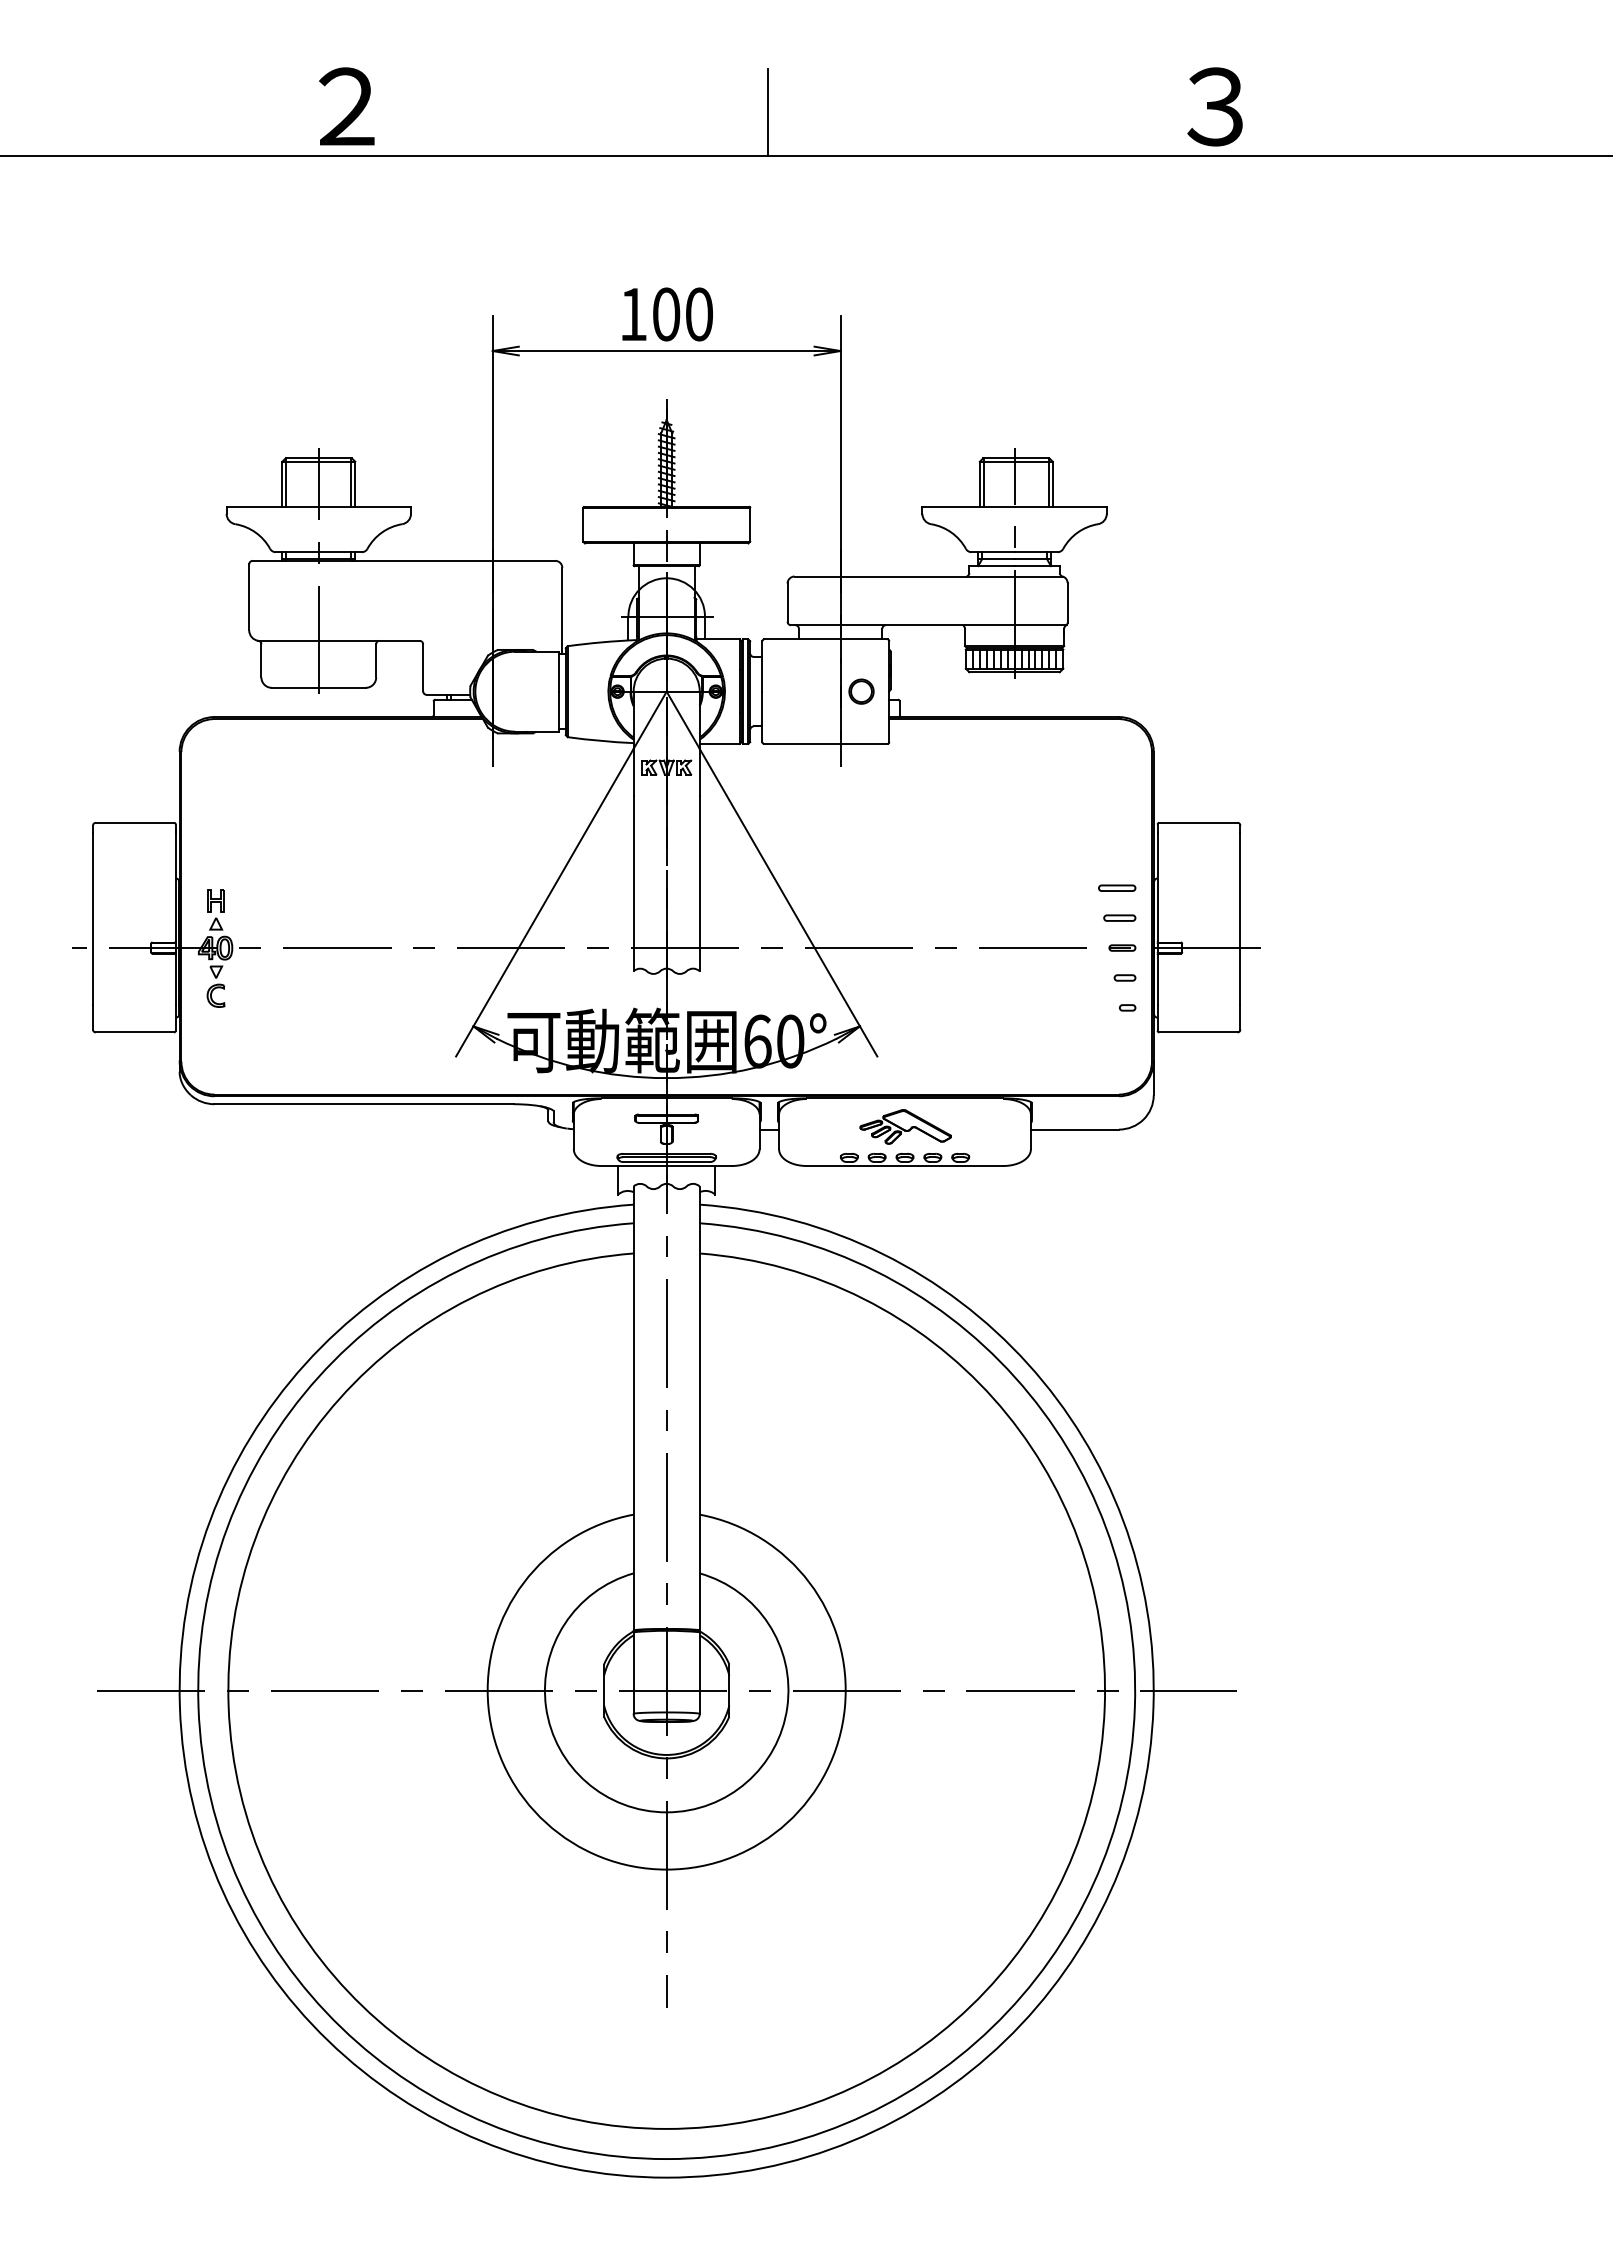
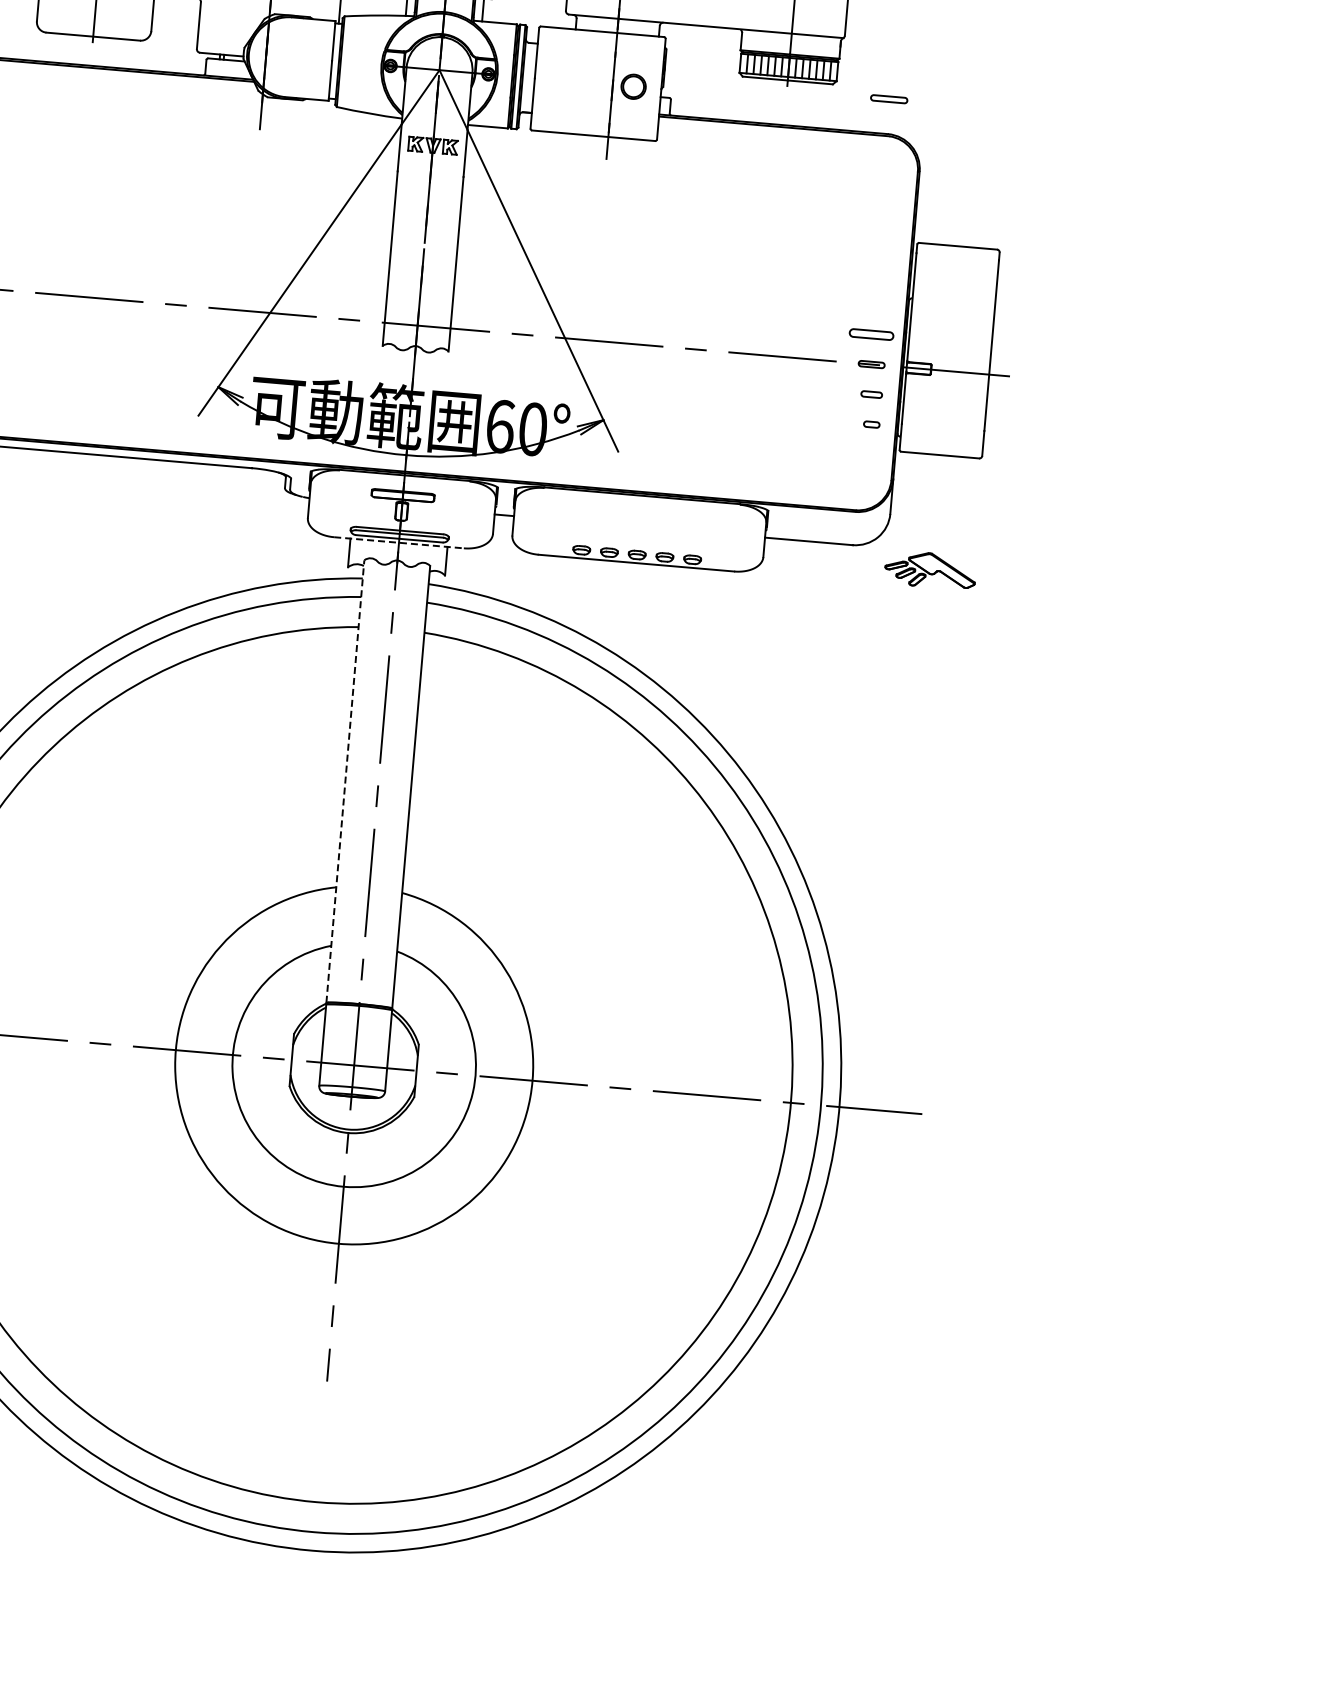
part: (1117, 887) -> (889, 98), moved
part: (1119, 917) -> (871, 333), size x1.4
part: (905, 1126) -> (930, 569), moved
line: (667, 1166) -> (399, 543), solid -> dashed
line: (633, 1408) -> (345, 781), solid -> dashed

